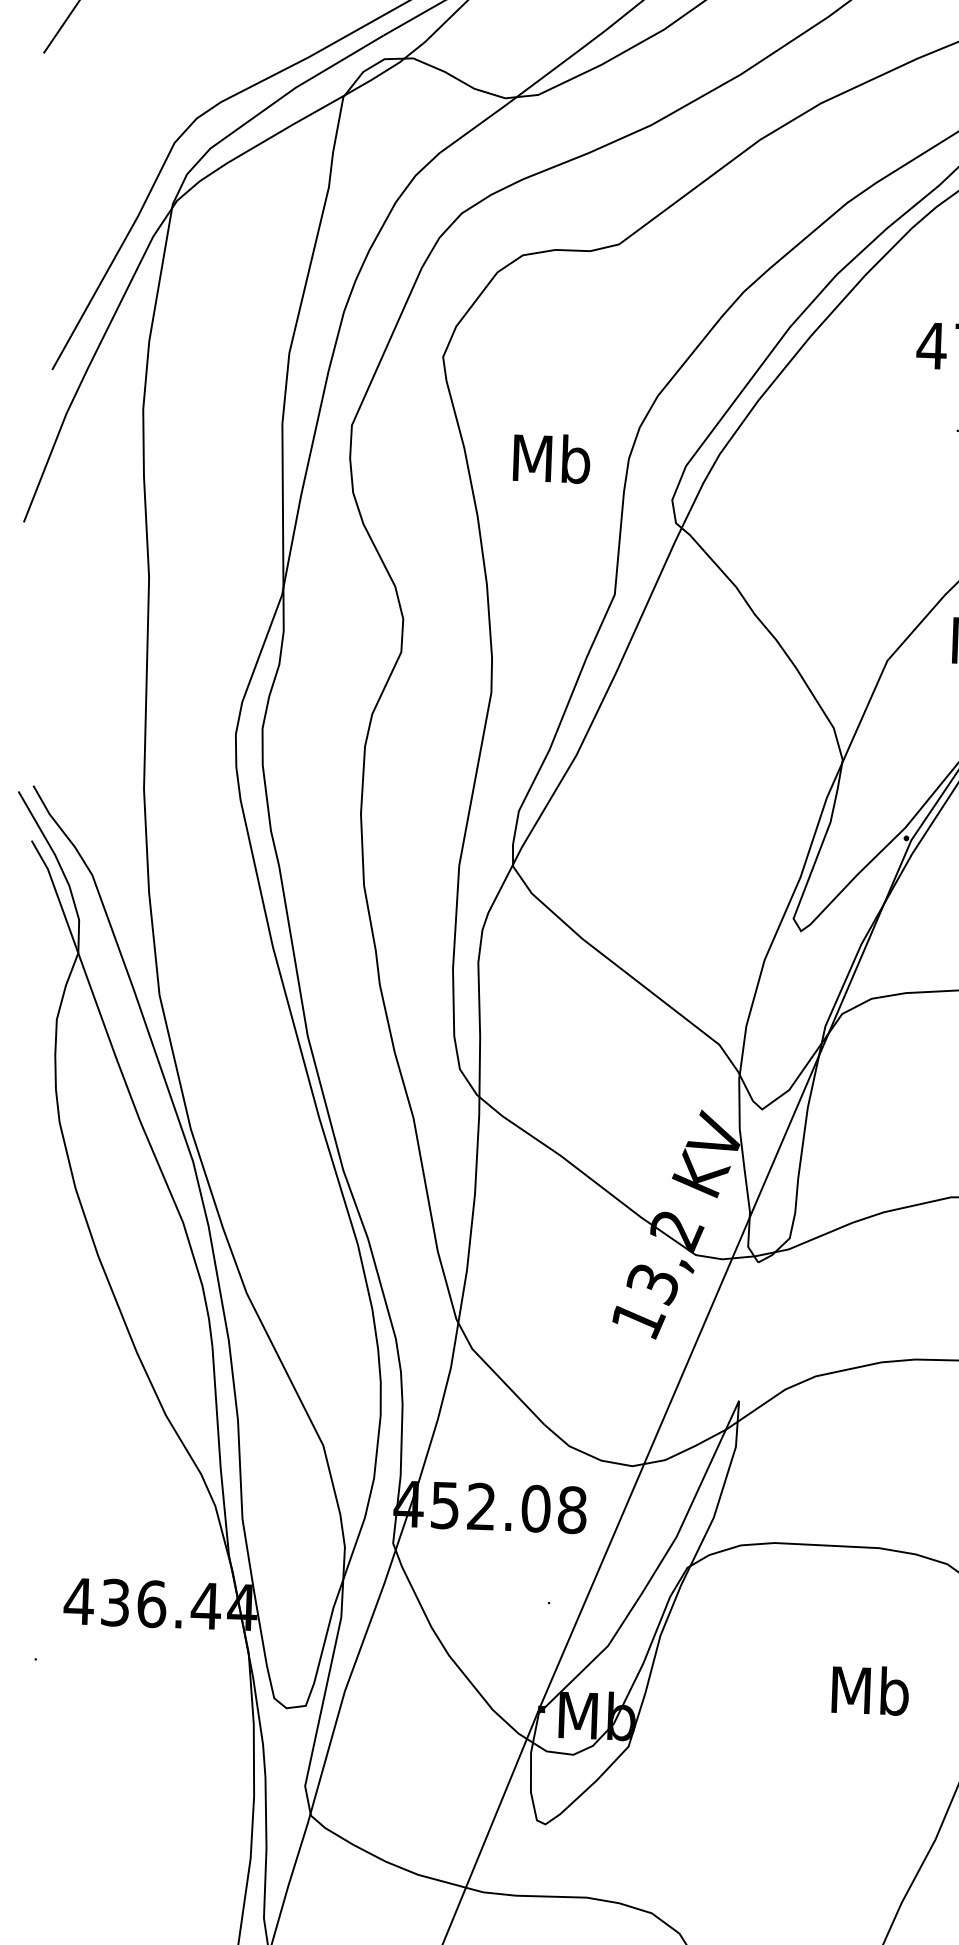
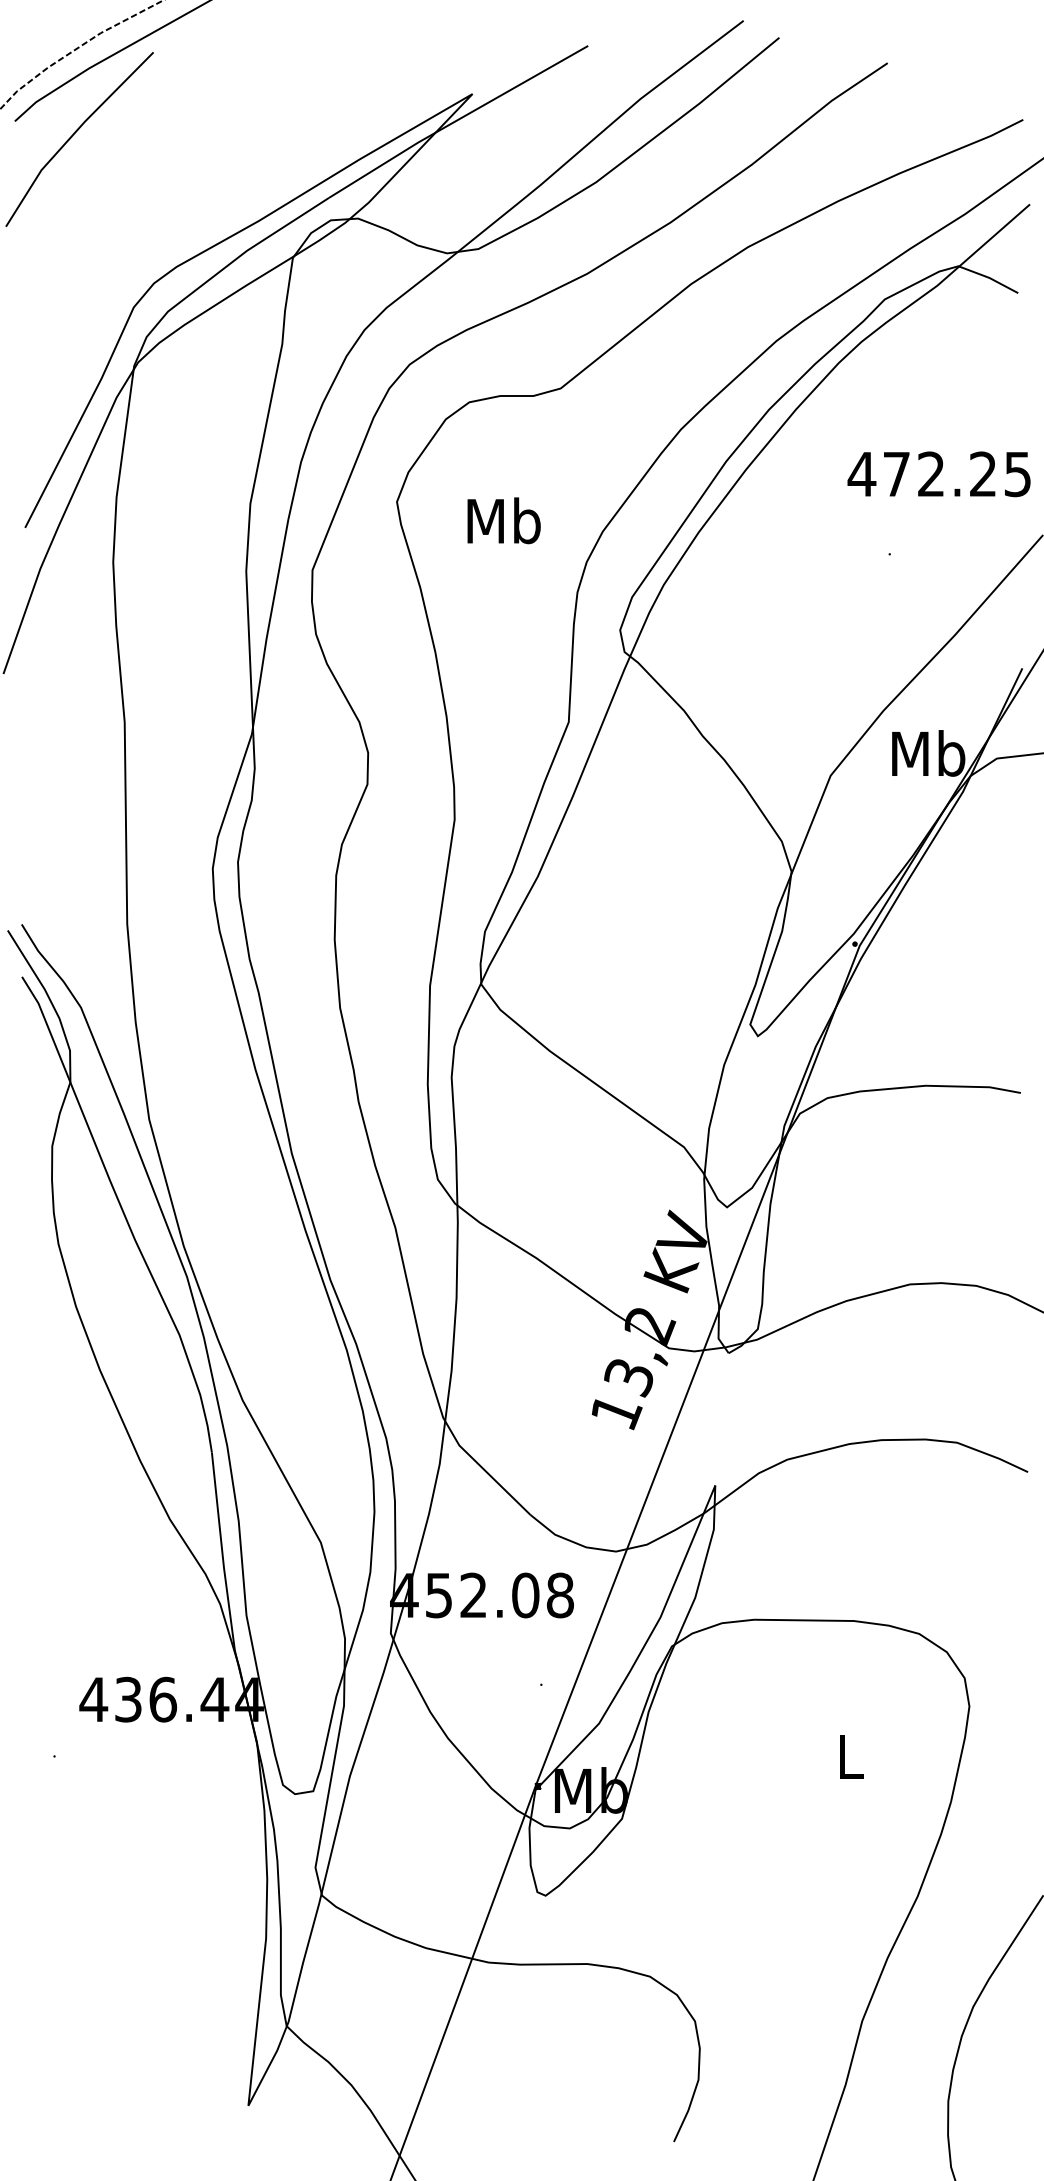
text: (551, 458) -> (503, 520), moved
text: (870, 1690) -> (850, 1756), Mb -> L

